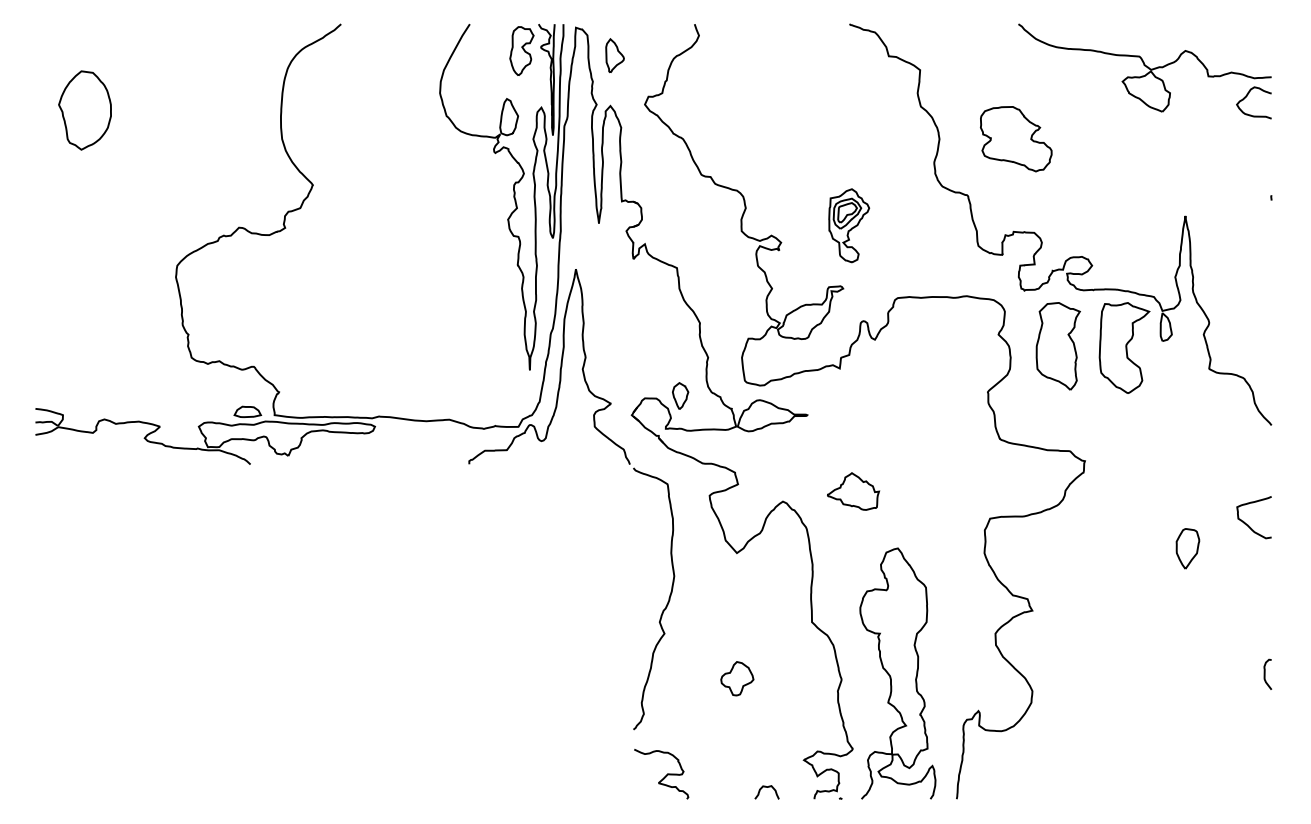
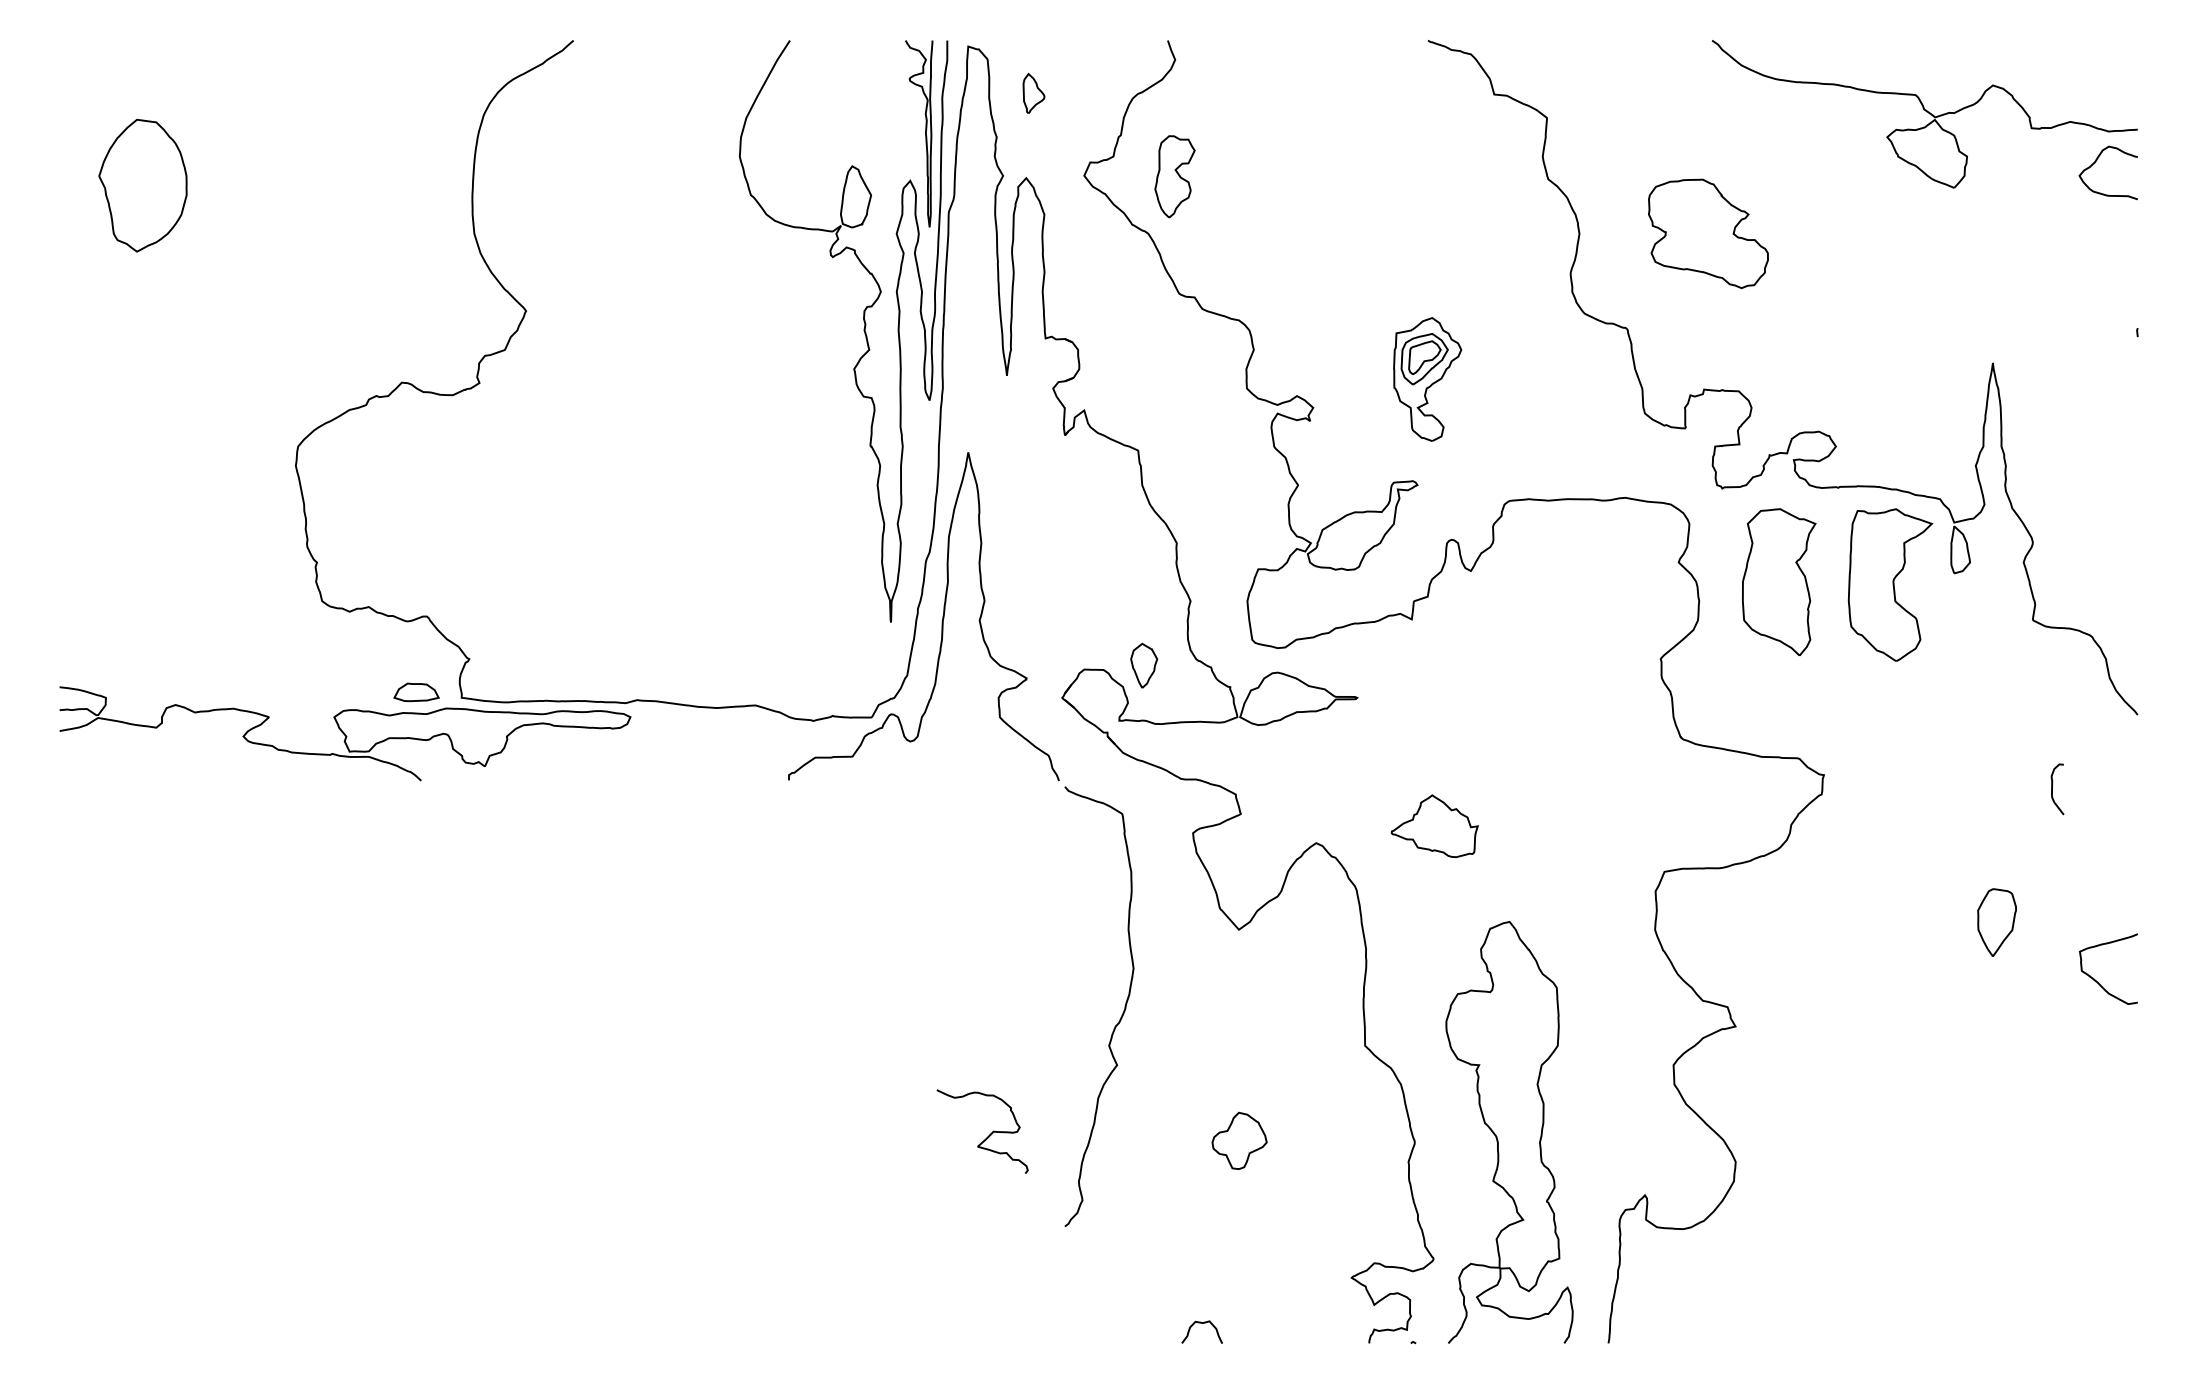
part: (521, 50) -> (1174, 175), moved
part: (614, 55) -> (1033, 93), size x0.7
curve: (1248, 524) -> (2098, 980), moved
curve: (1265, 673) -> (2053, 787), moved
curve: (664, 776) -> (987, 1135), moved
curve: (766, 787) -> (1201, 1323), moved

